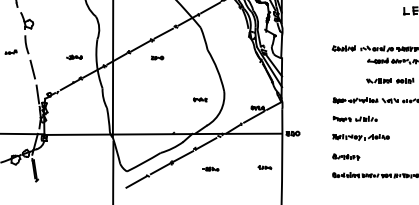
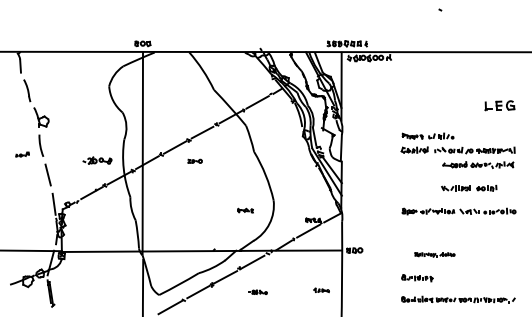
part: (73, 57) -> (96, 160), size x1.6
part: (354, 118) -> (427, 135), moved
part: (360, 137) -> (434, 254), size x0.6

